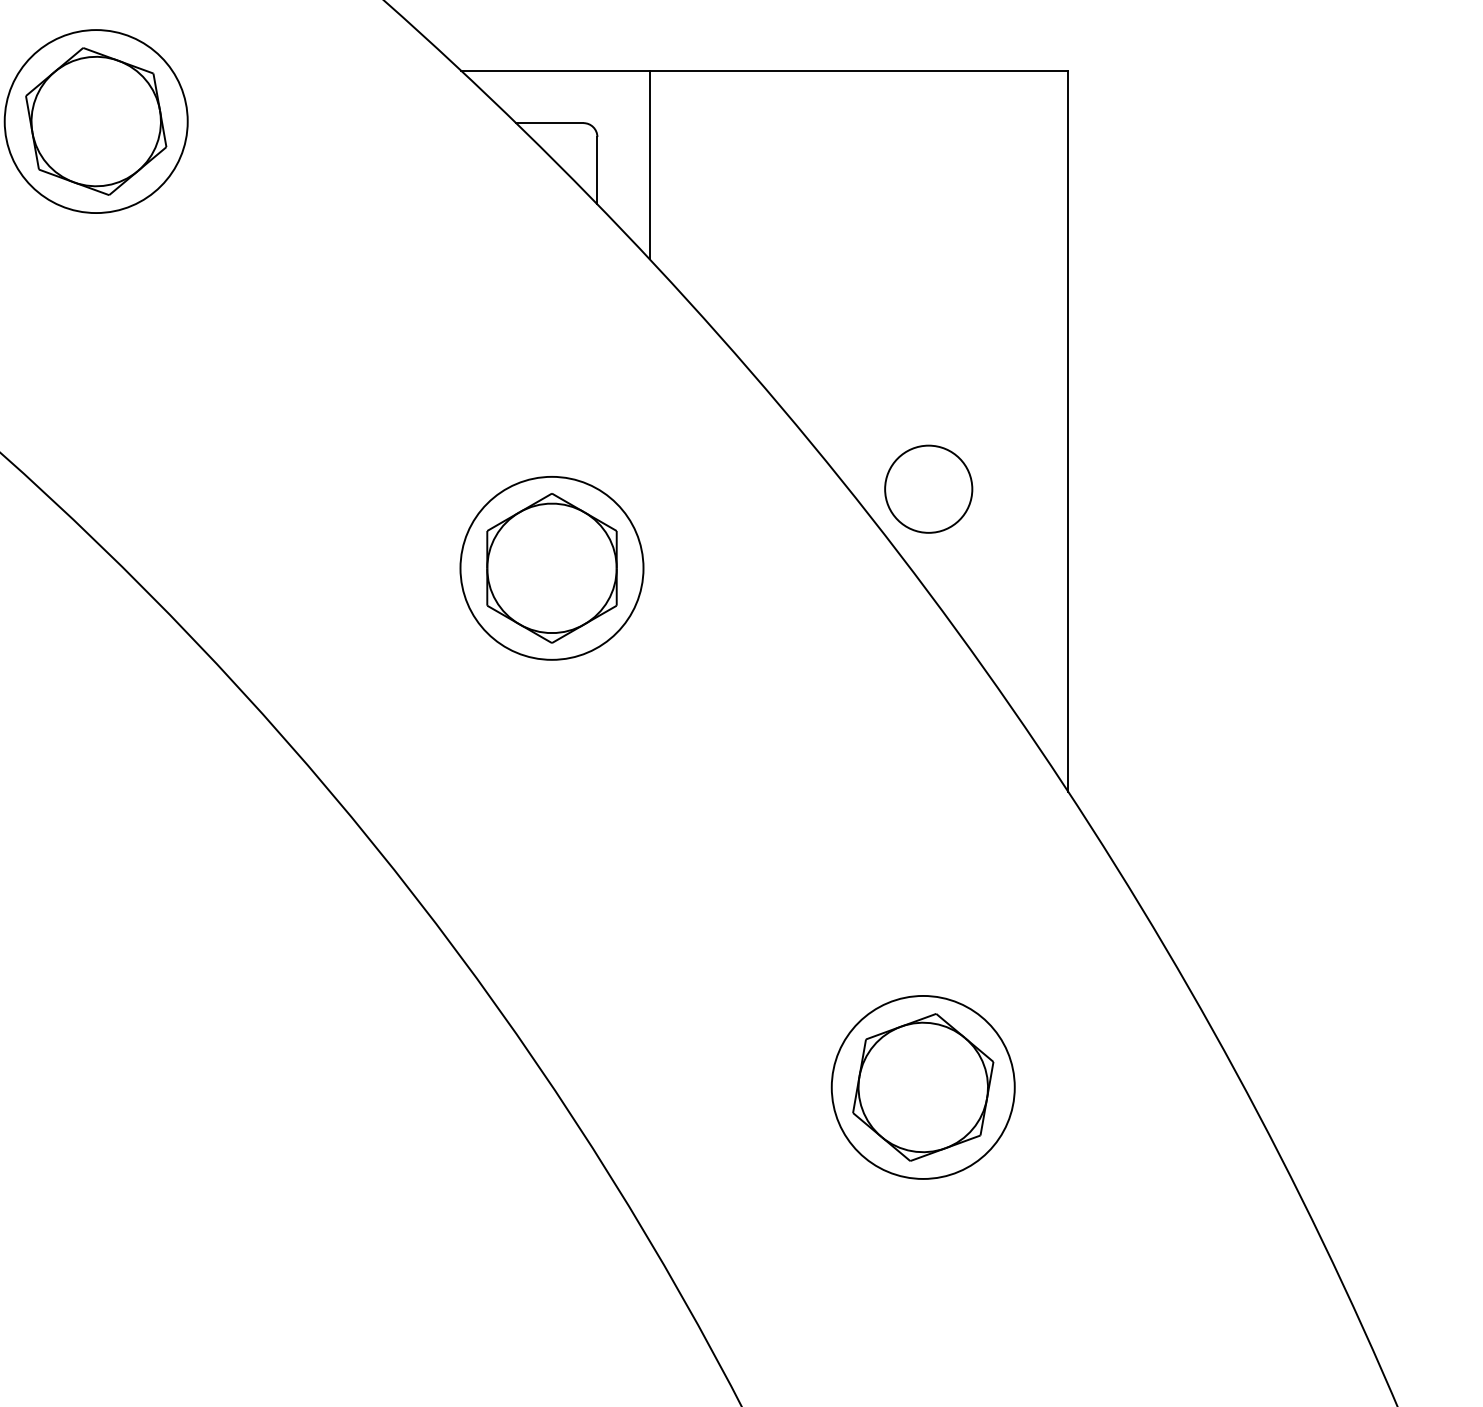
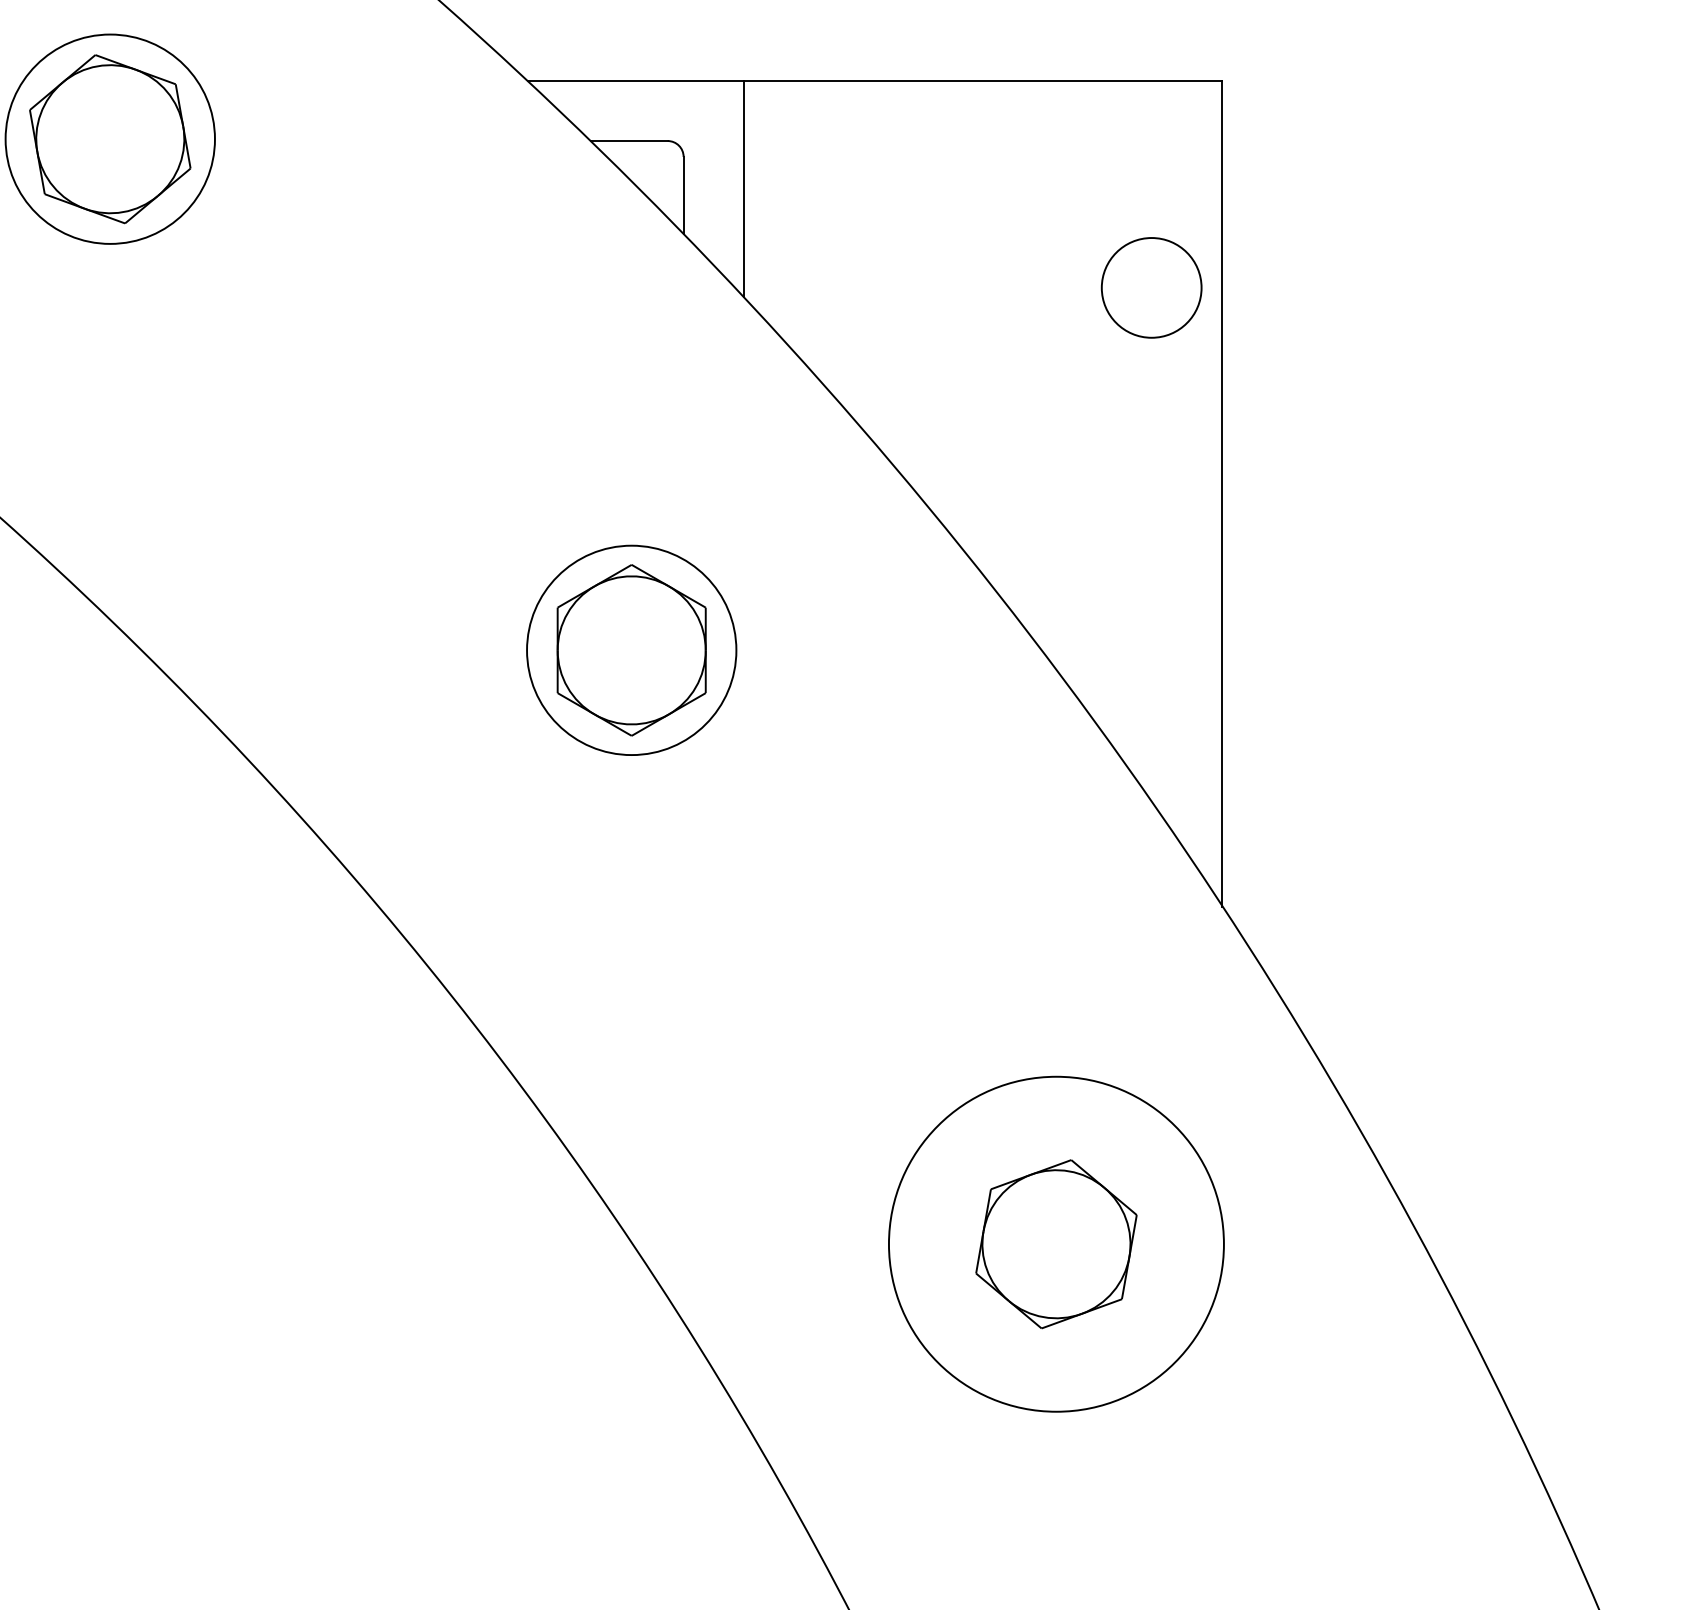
circle: (928, 488) -> (1151, 287), moved
circle: (923, 1086) -> (1056, 1243), size x1.6

